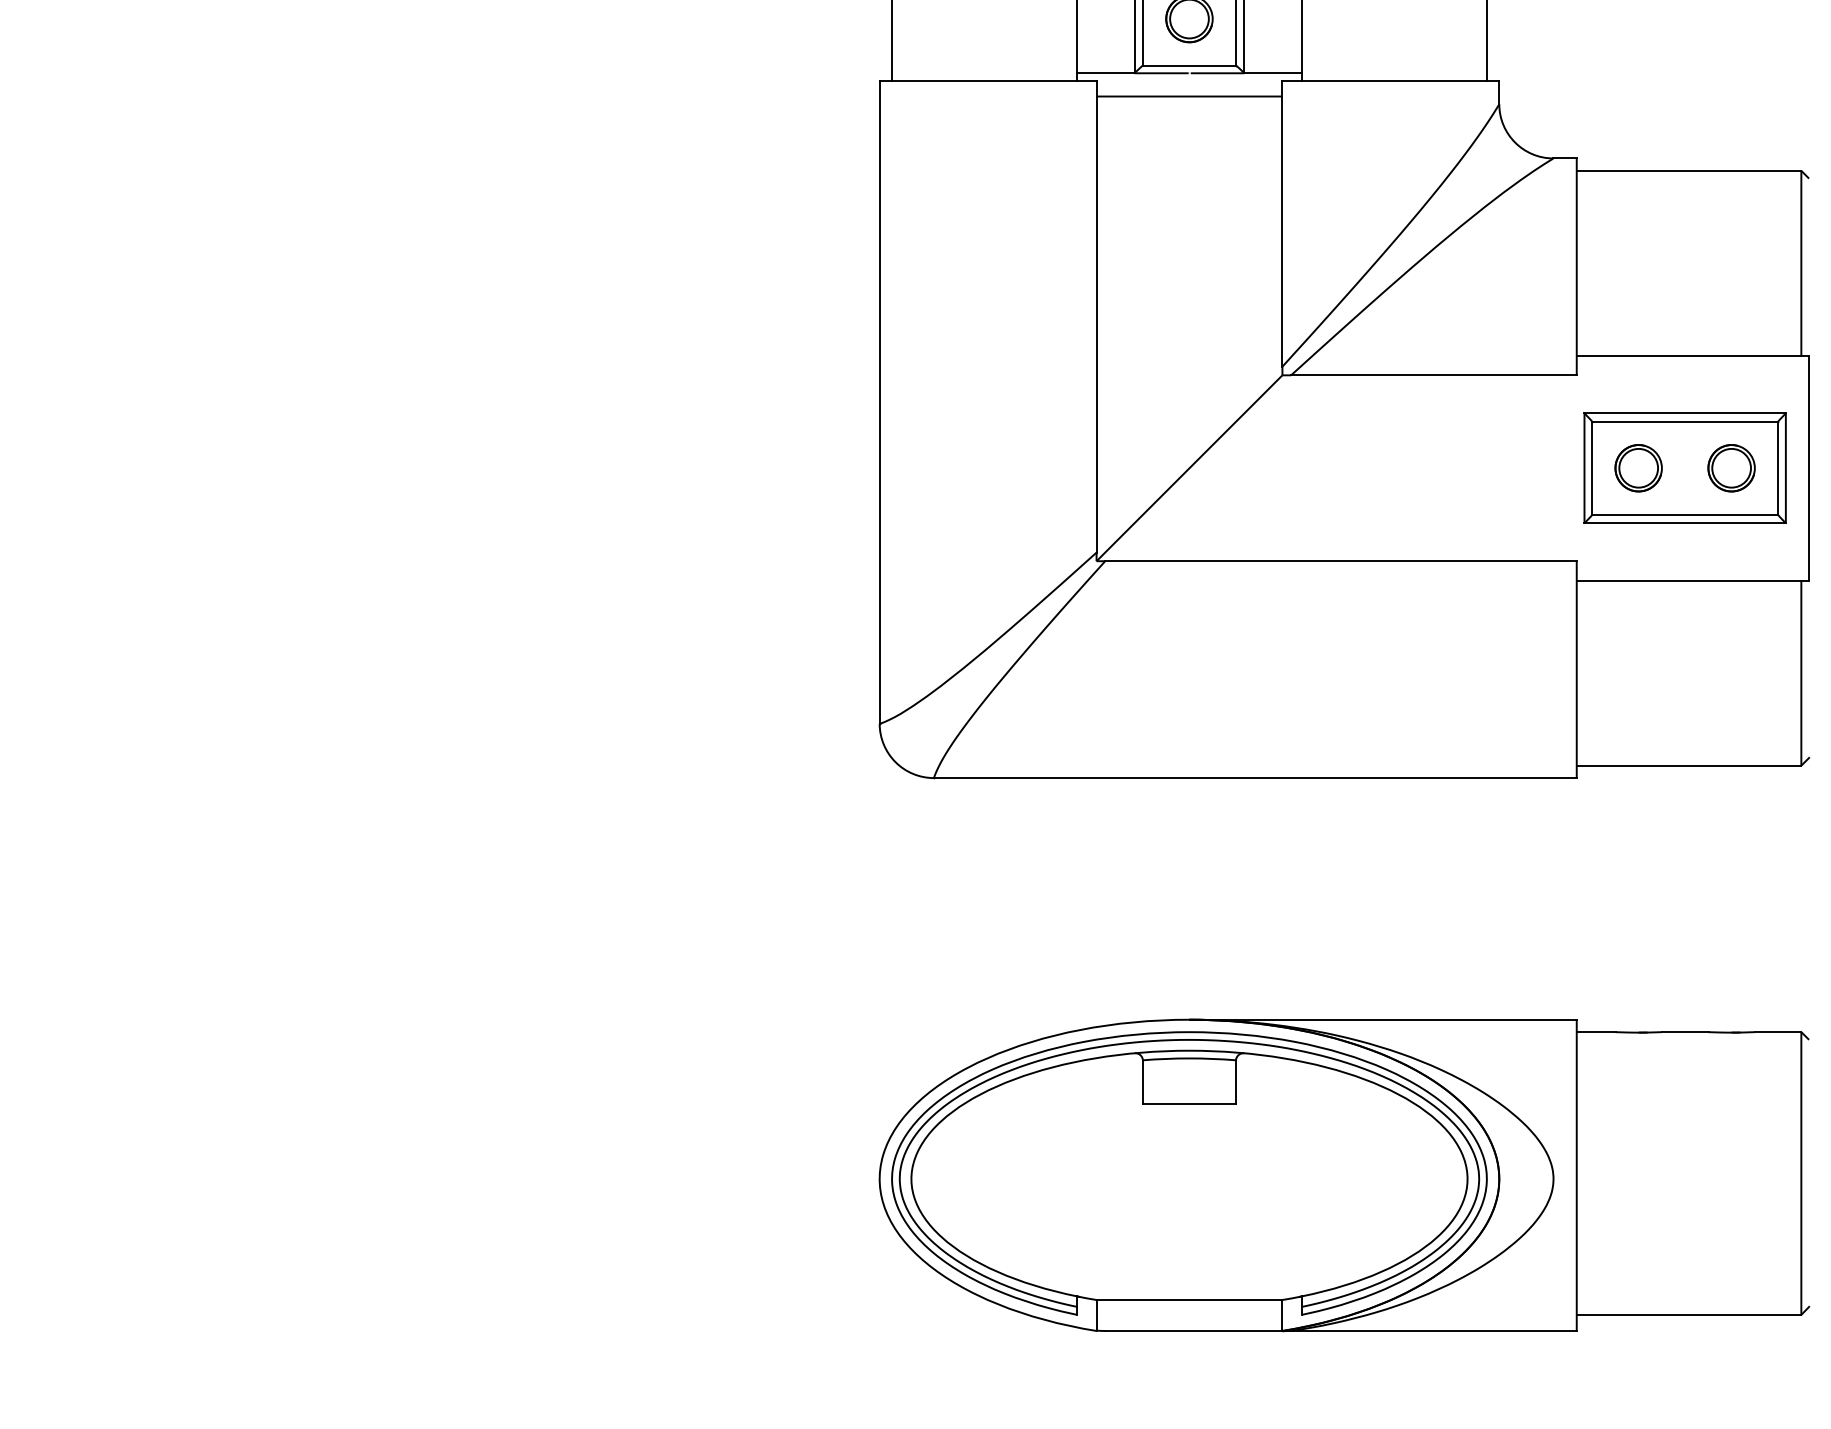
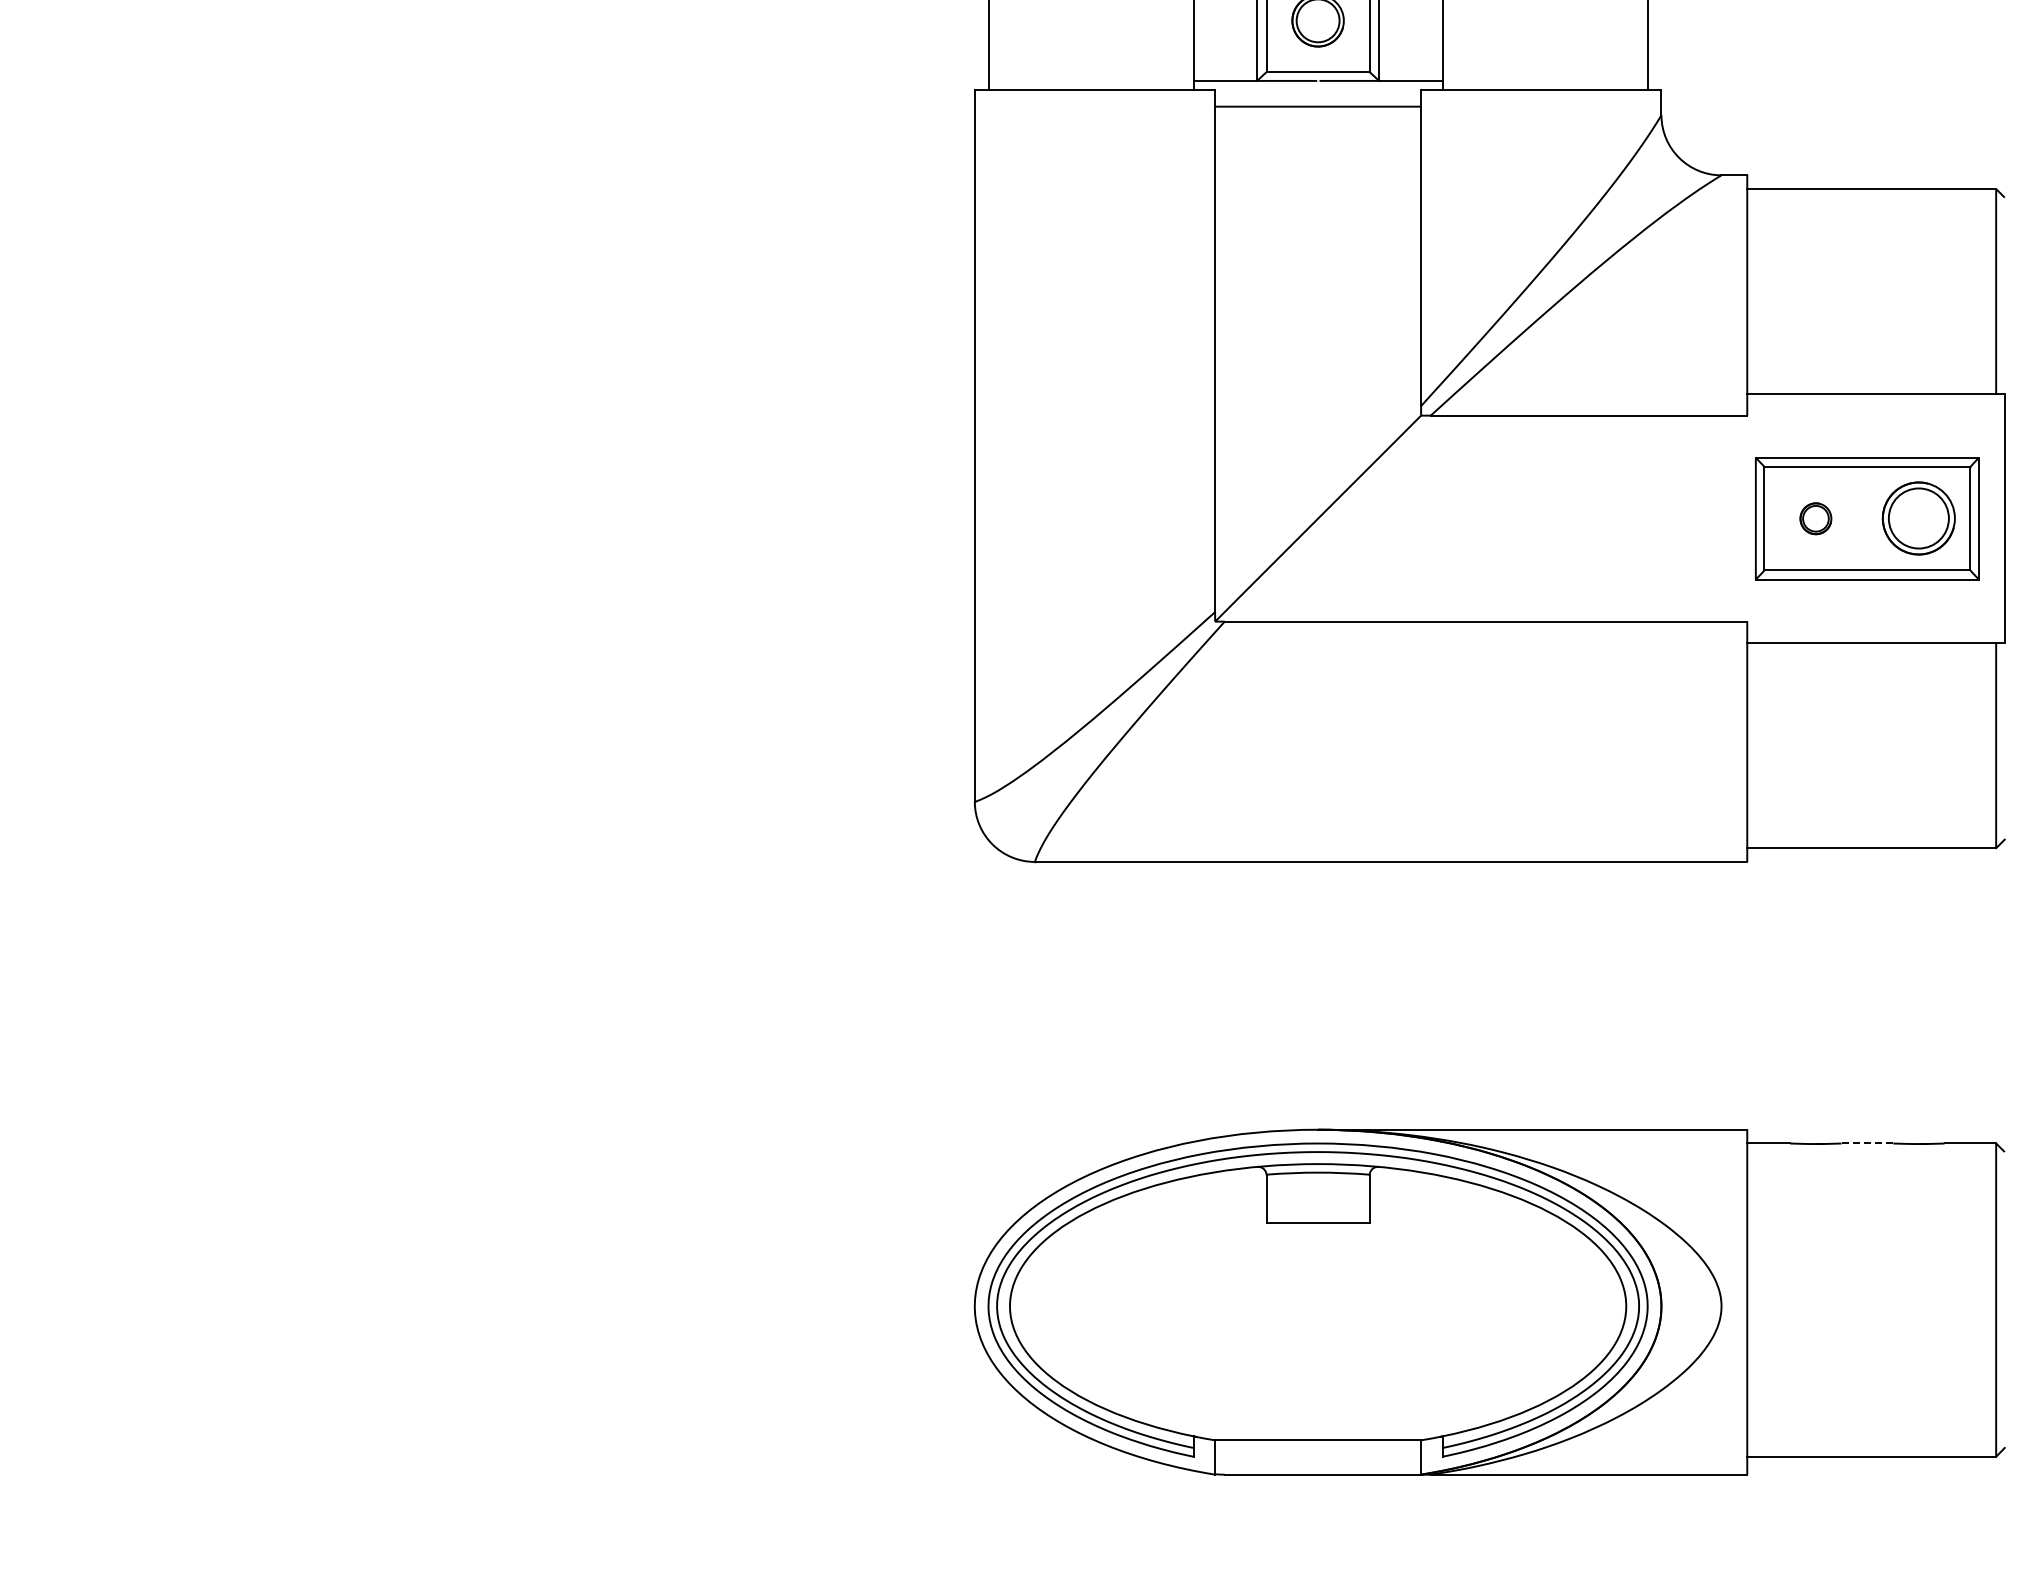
part: (1638, 468) -> (1815, 518), size x0.6
part: (1731, 468) -> (1918, 518), size x1.4
line: (1685, 1032) -> (1867, 1143), solid -> dashed

